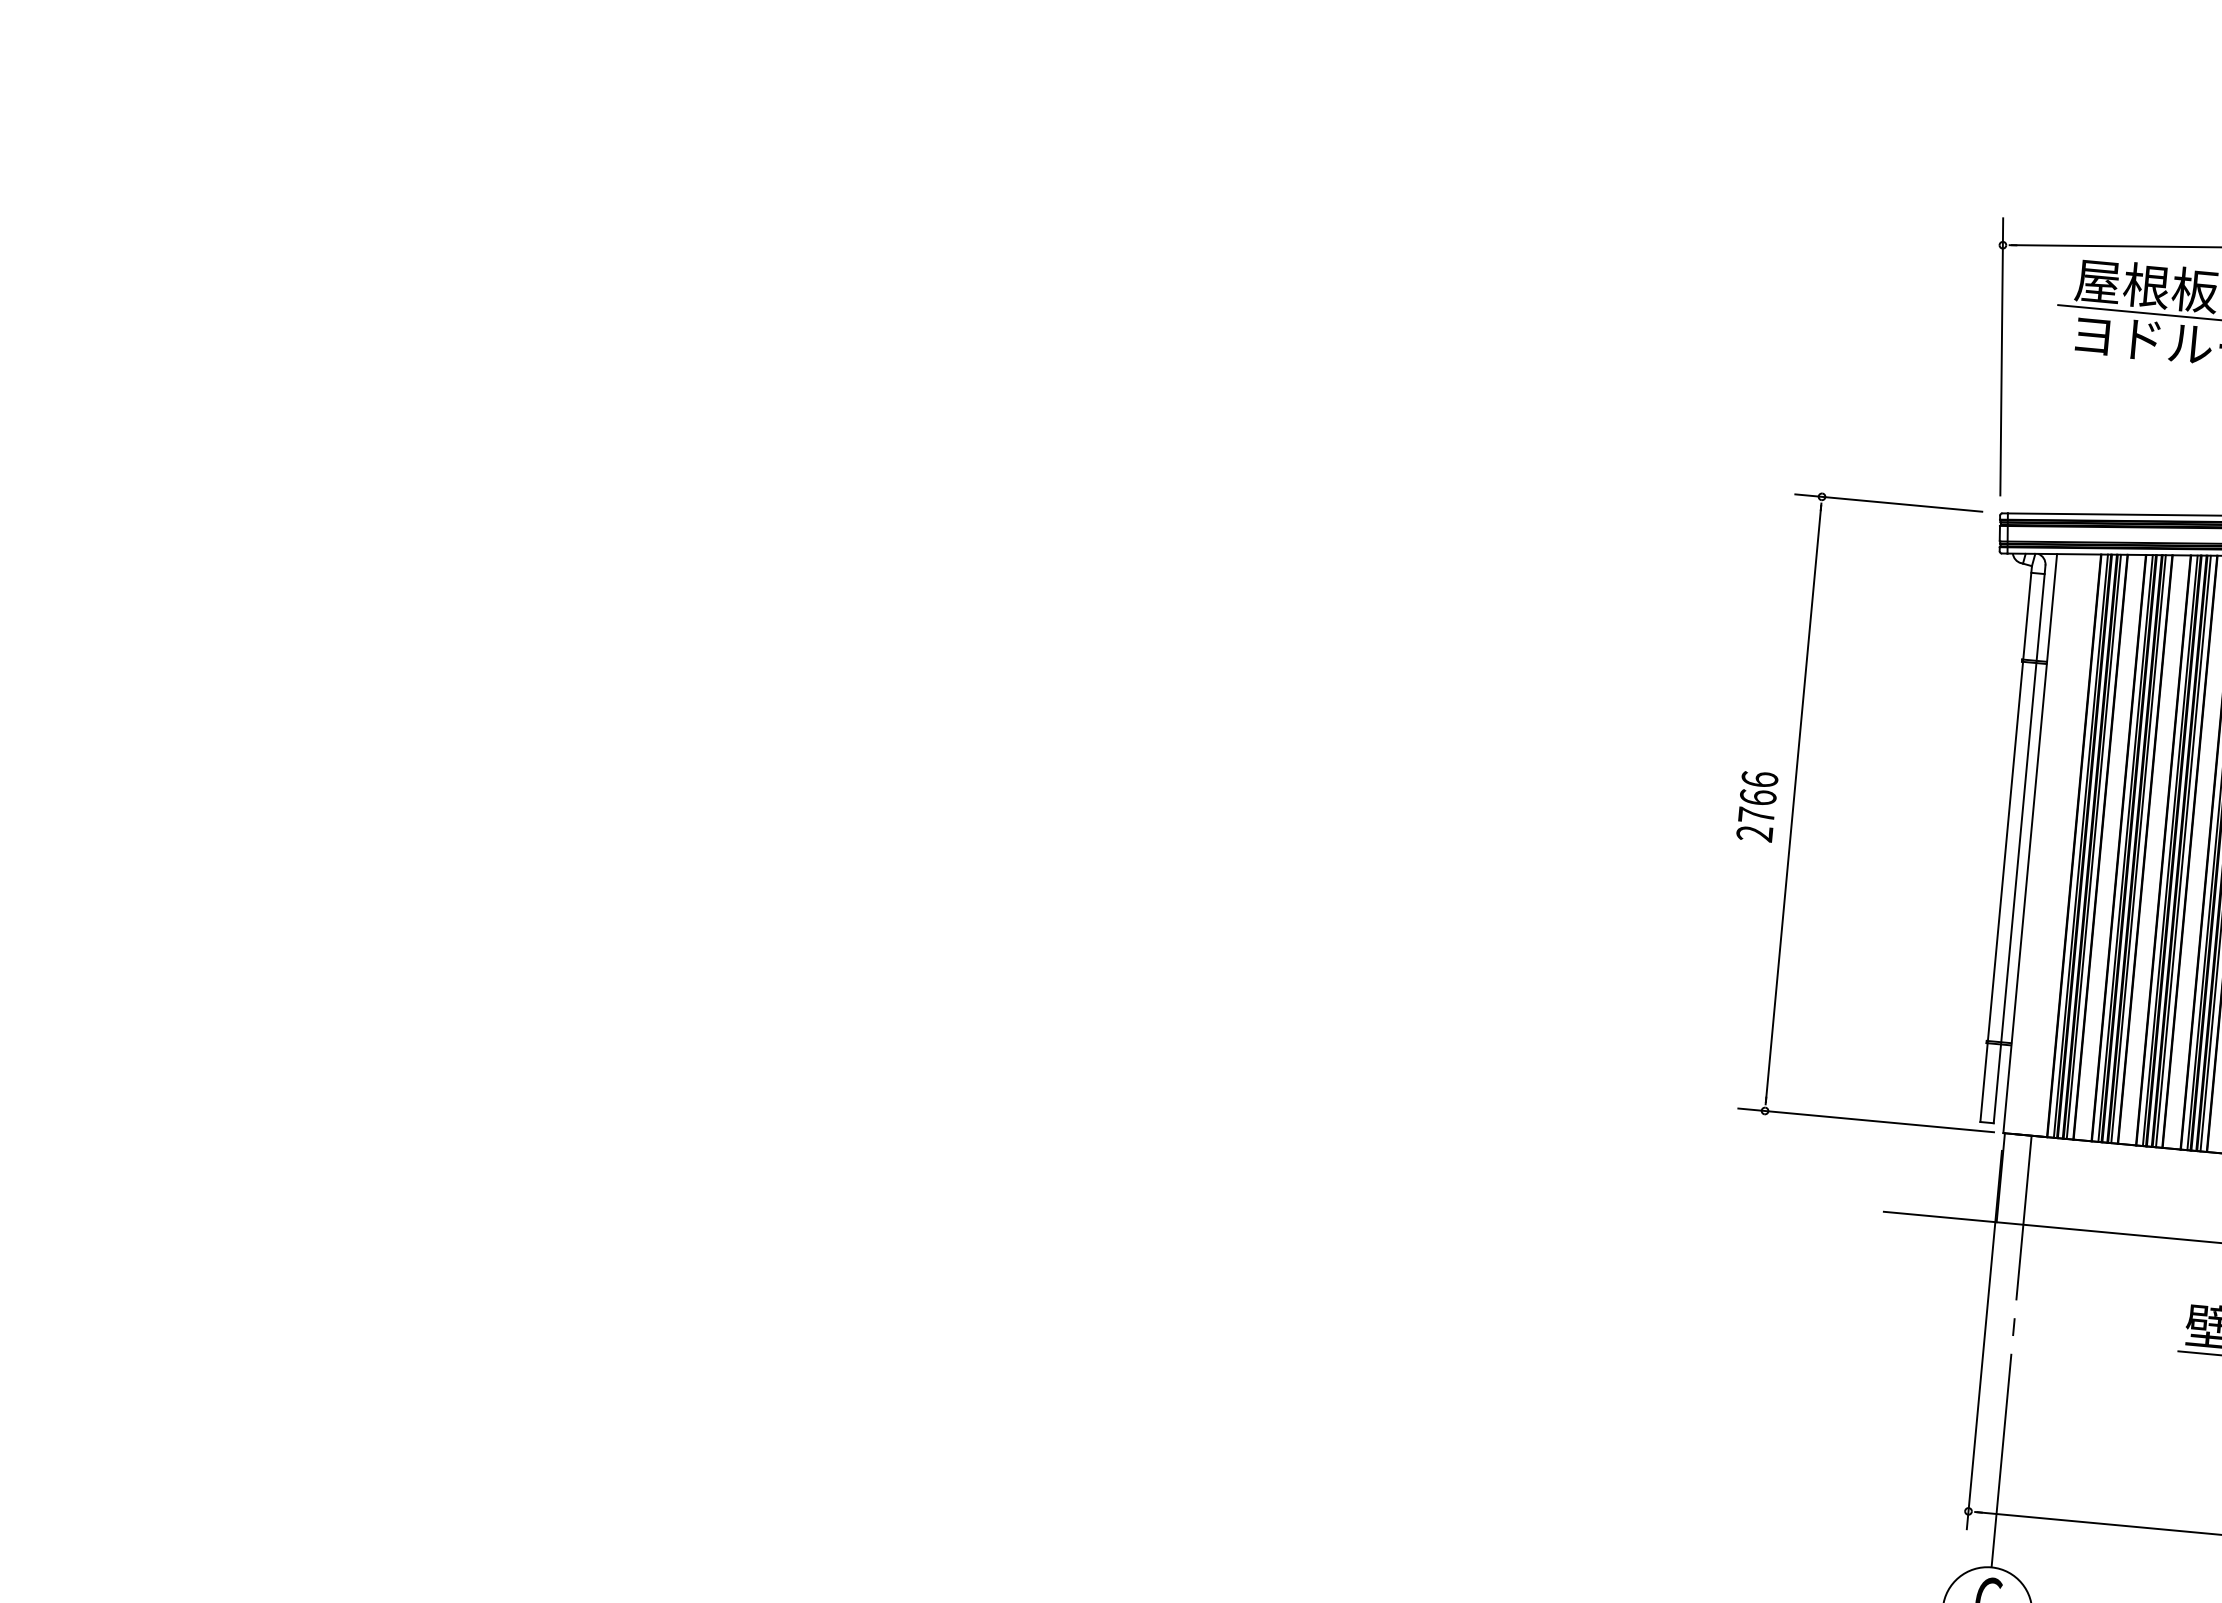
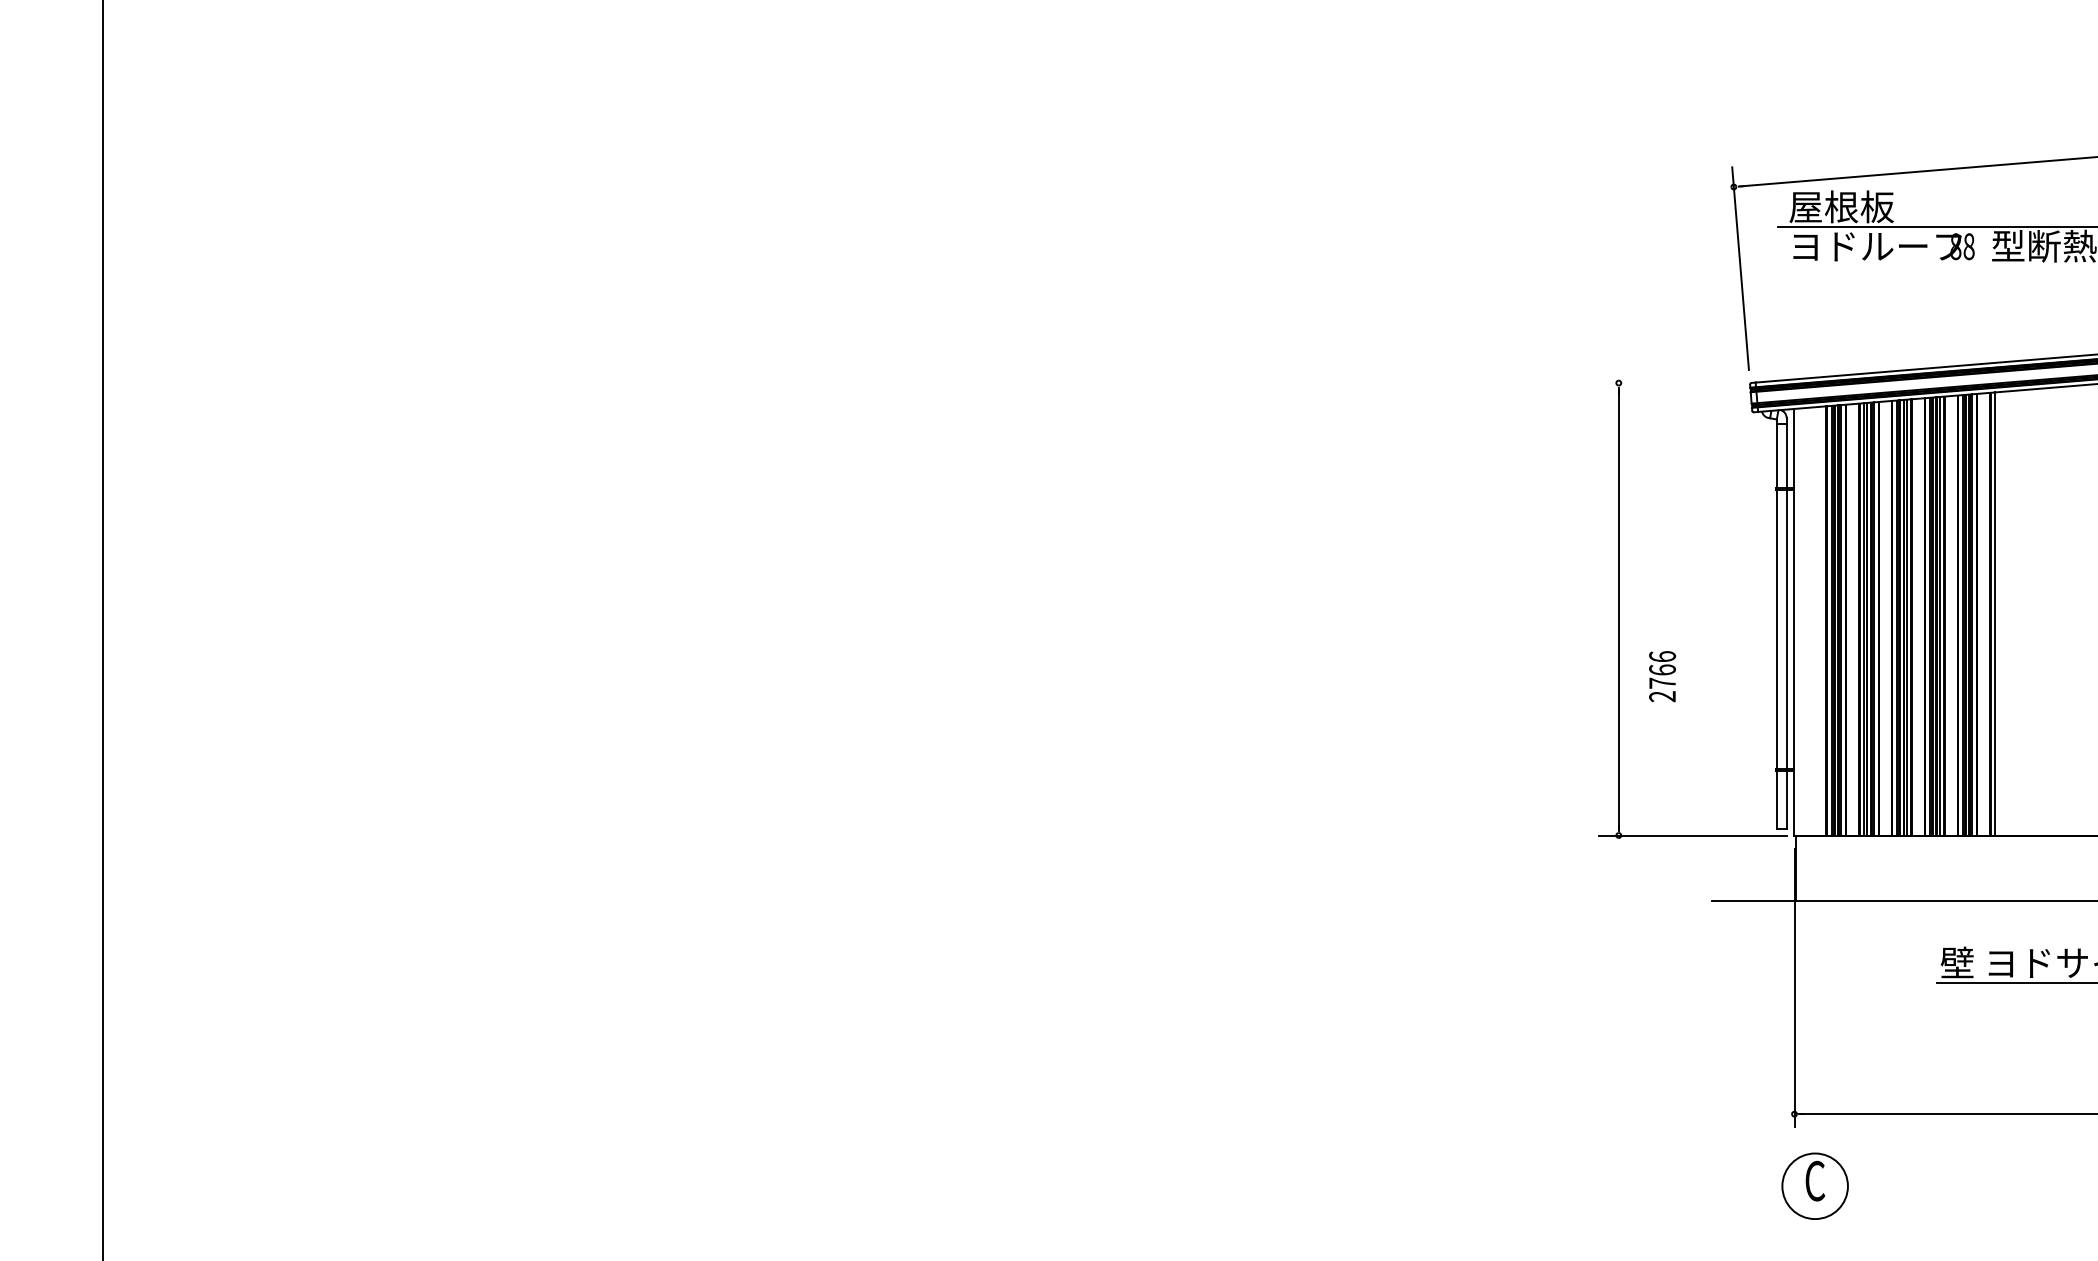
line: (1888, 503) -> (1667, 383), removed
text: (1757, 806) -> (1662, 676), moved
line: (2012, 1351) -> (1815, 994), removed

